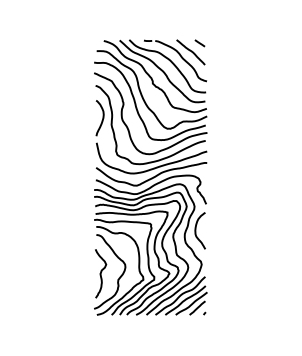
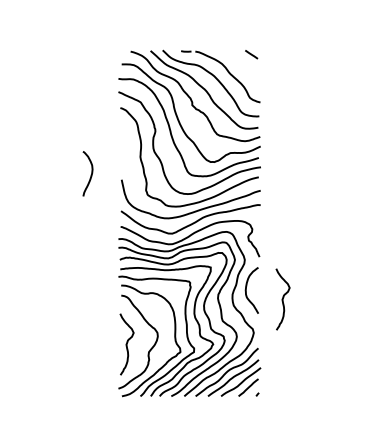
curve: (191, 52) -> (240, 65), removed
curve: (102, 119) -> (90, 175), moved
curve: (224, 238) -> (282, 299), added

